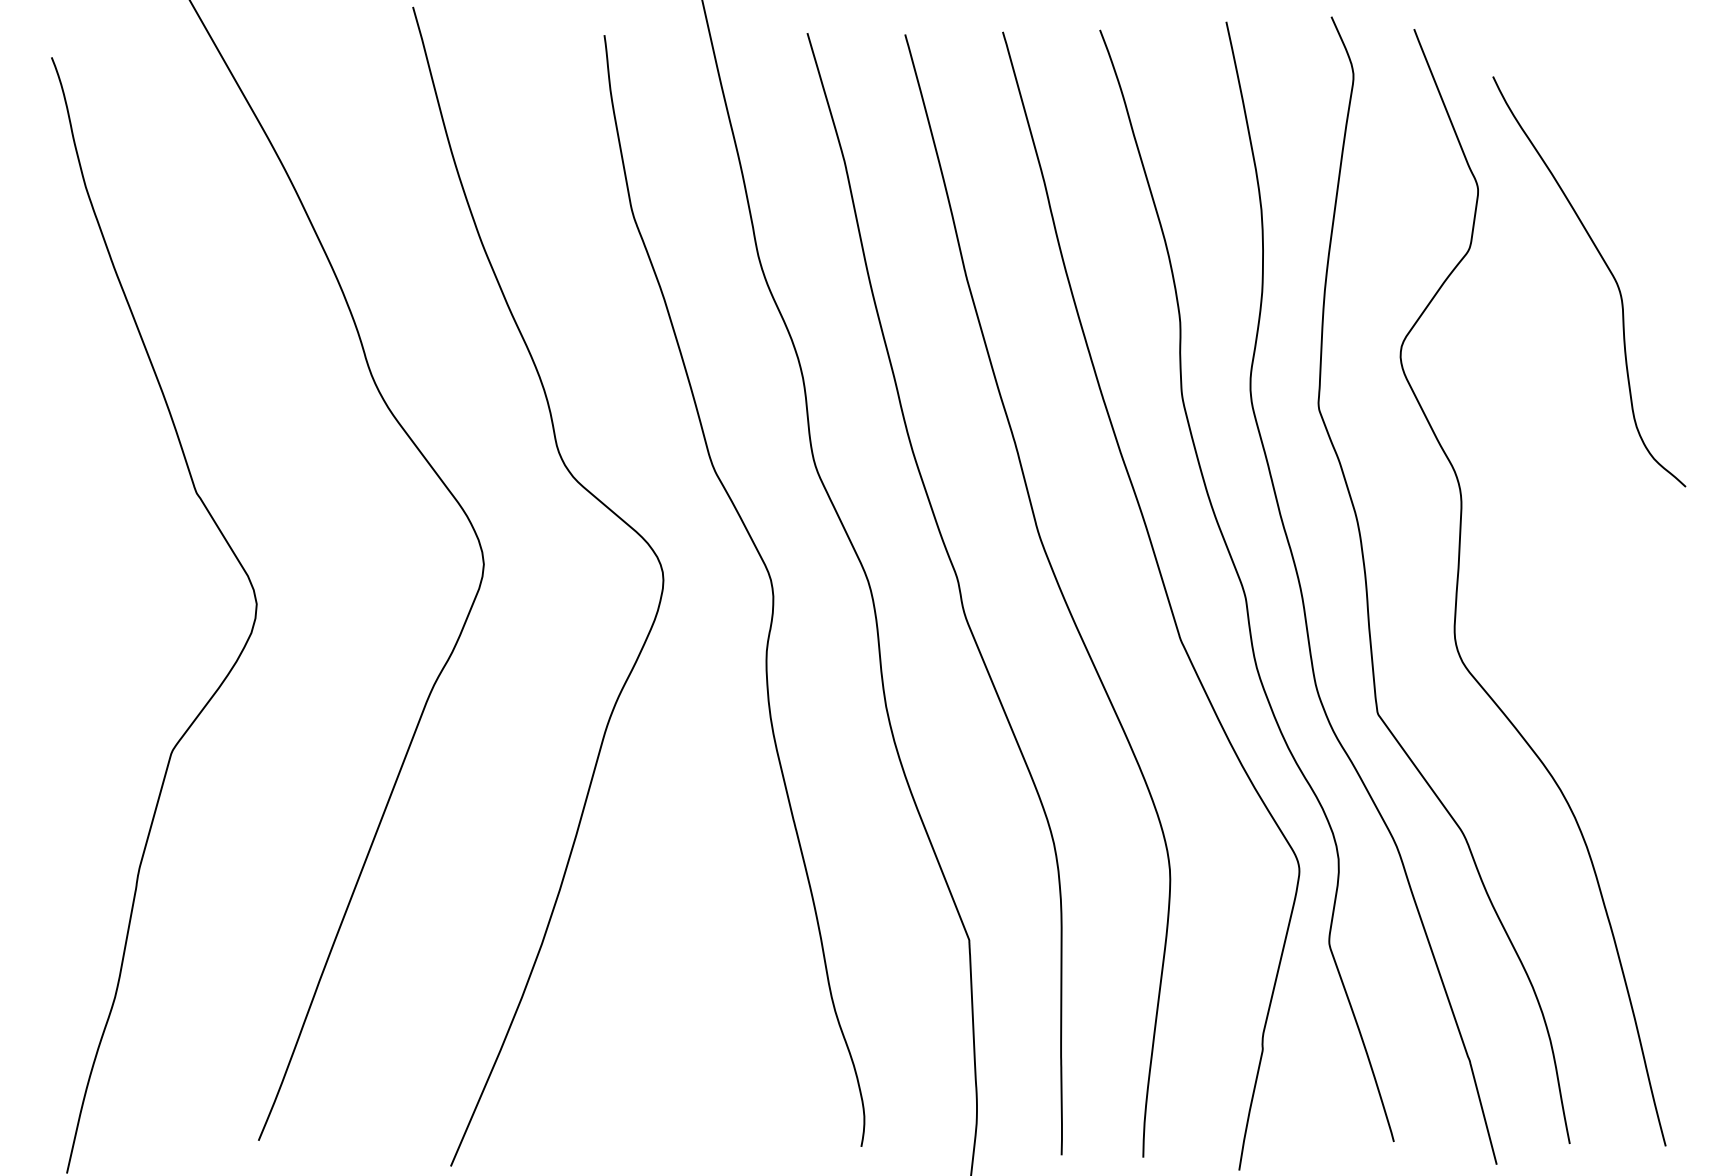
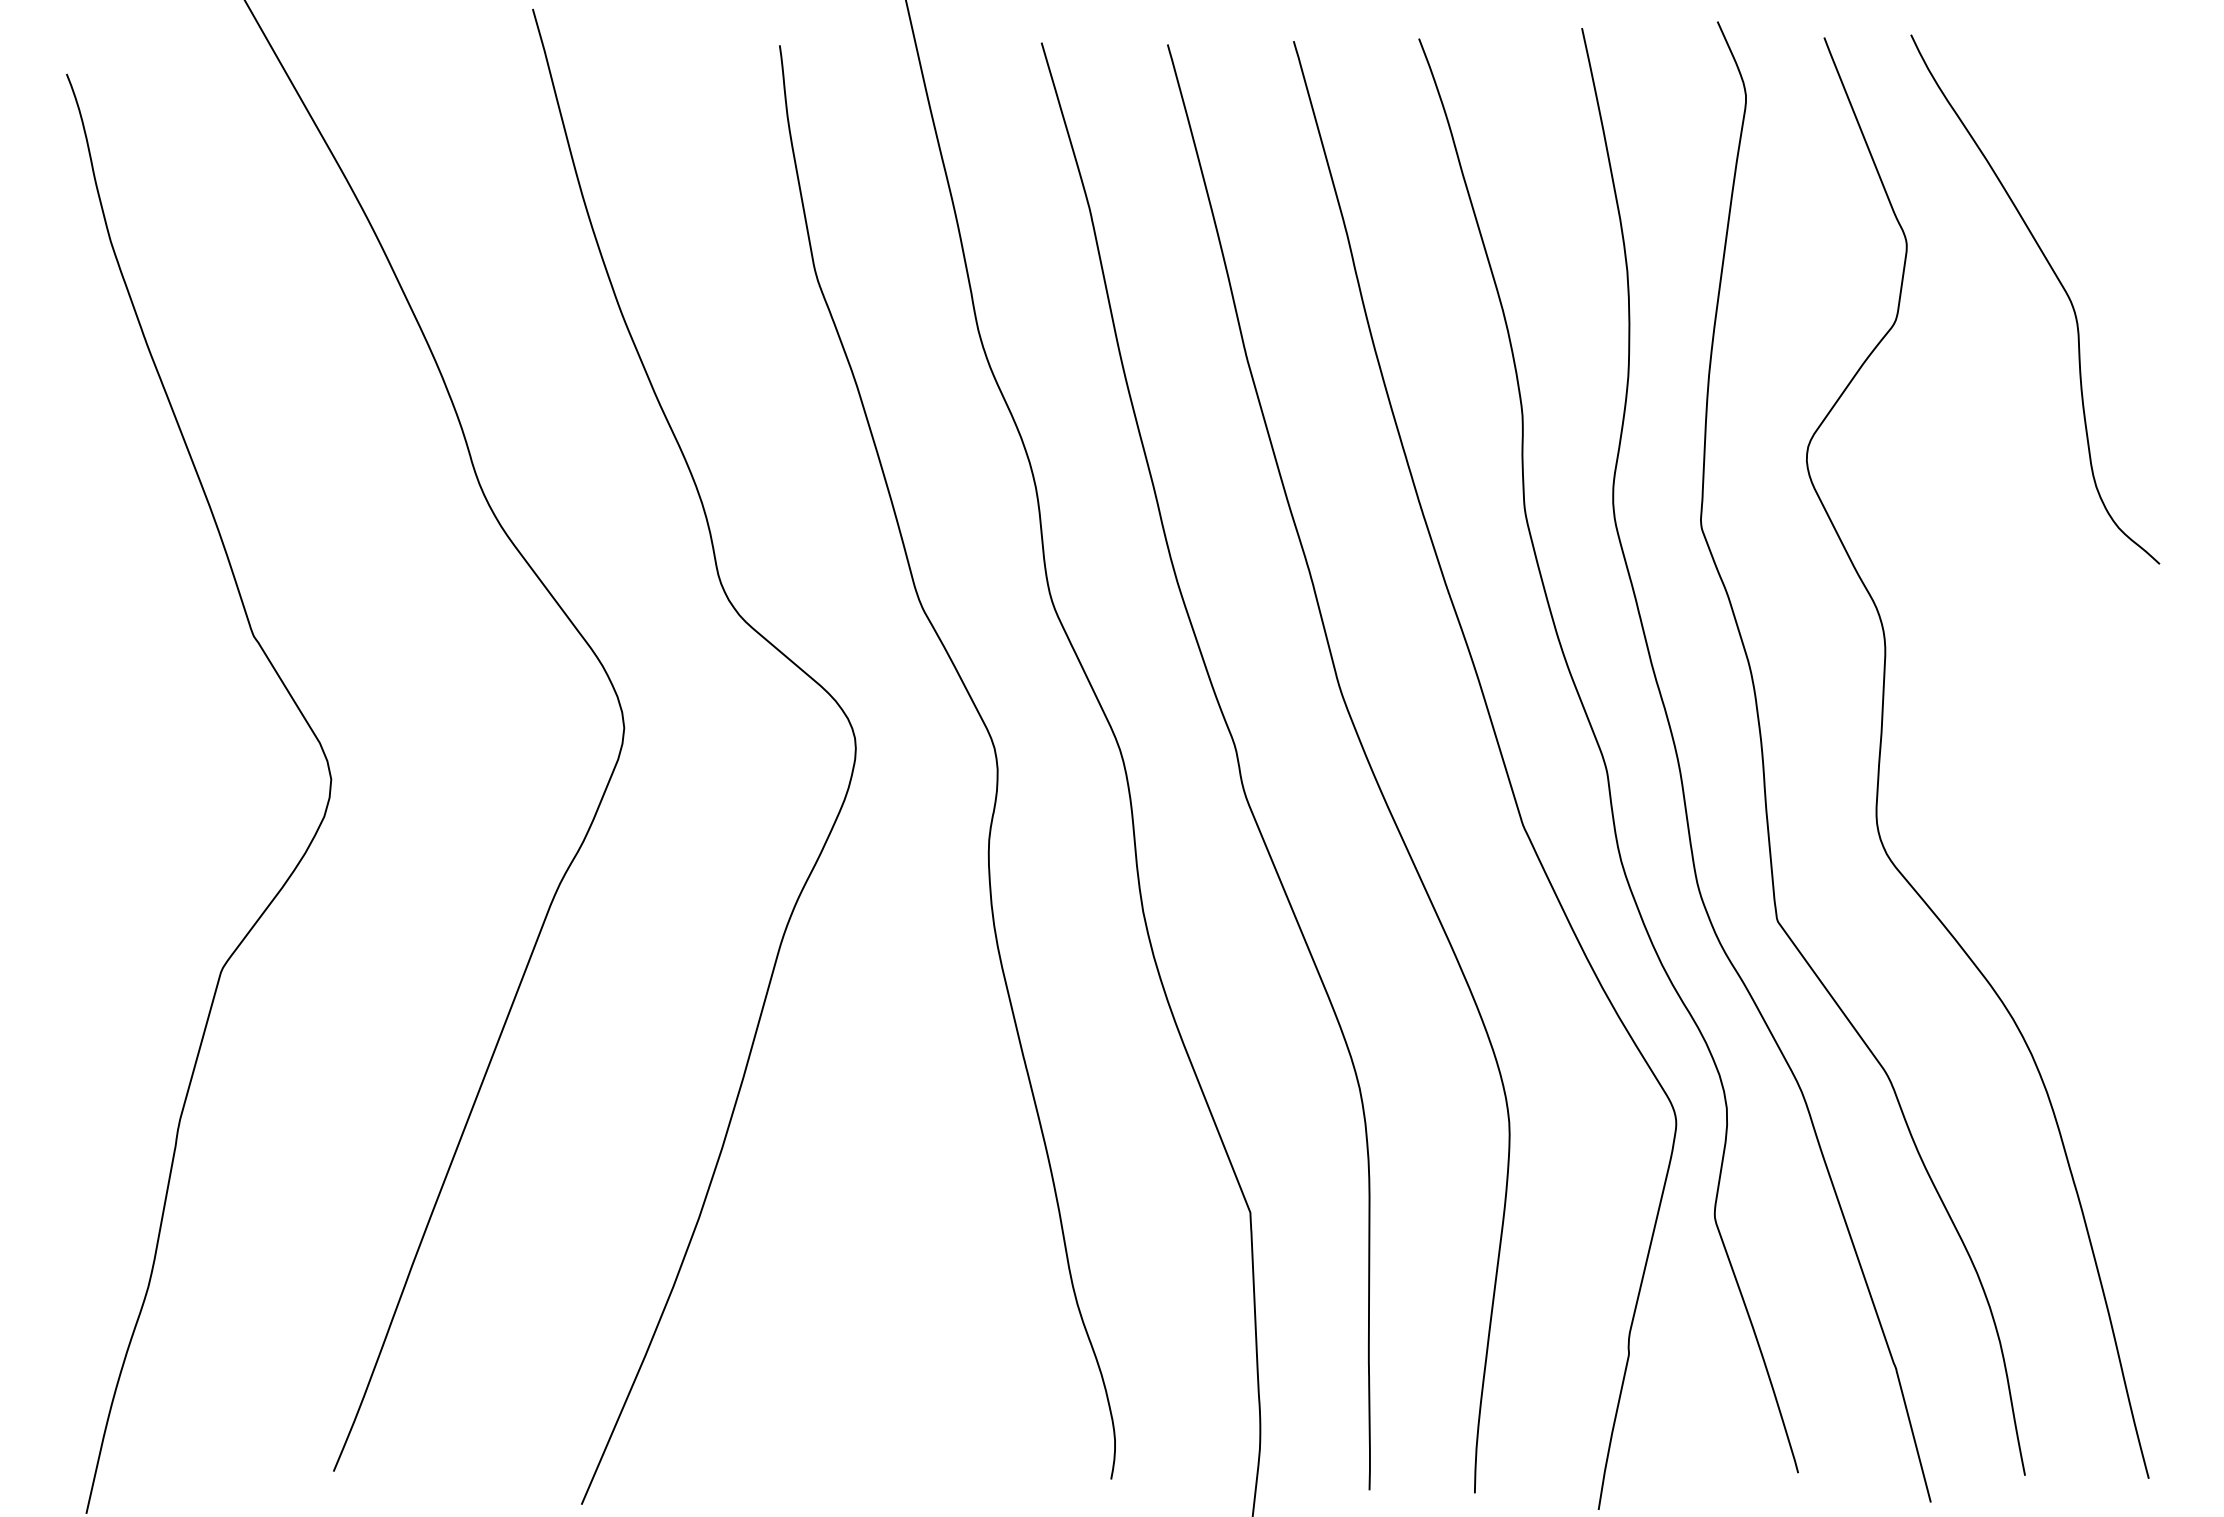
curve: (1608, 269) -> (2059, 283), moved

